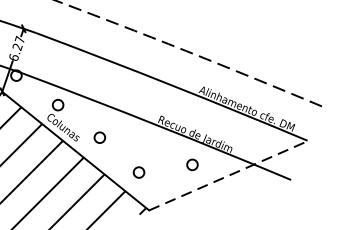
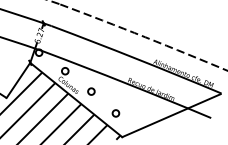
circle: (192, 164) -> (149, 108), removed
line: (227, 175) -> (171, 115), dashed -> solid

